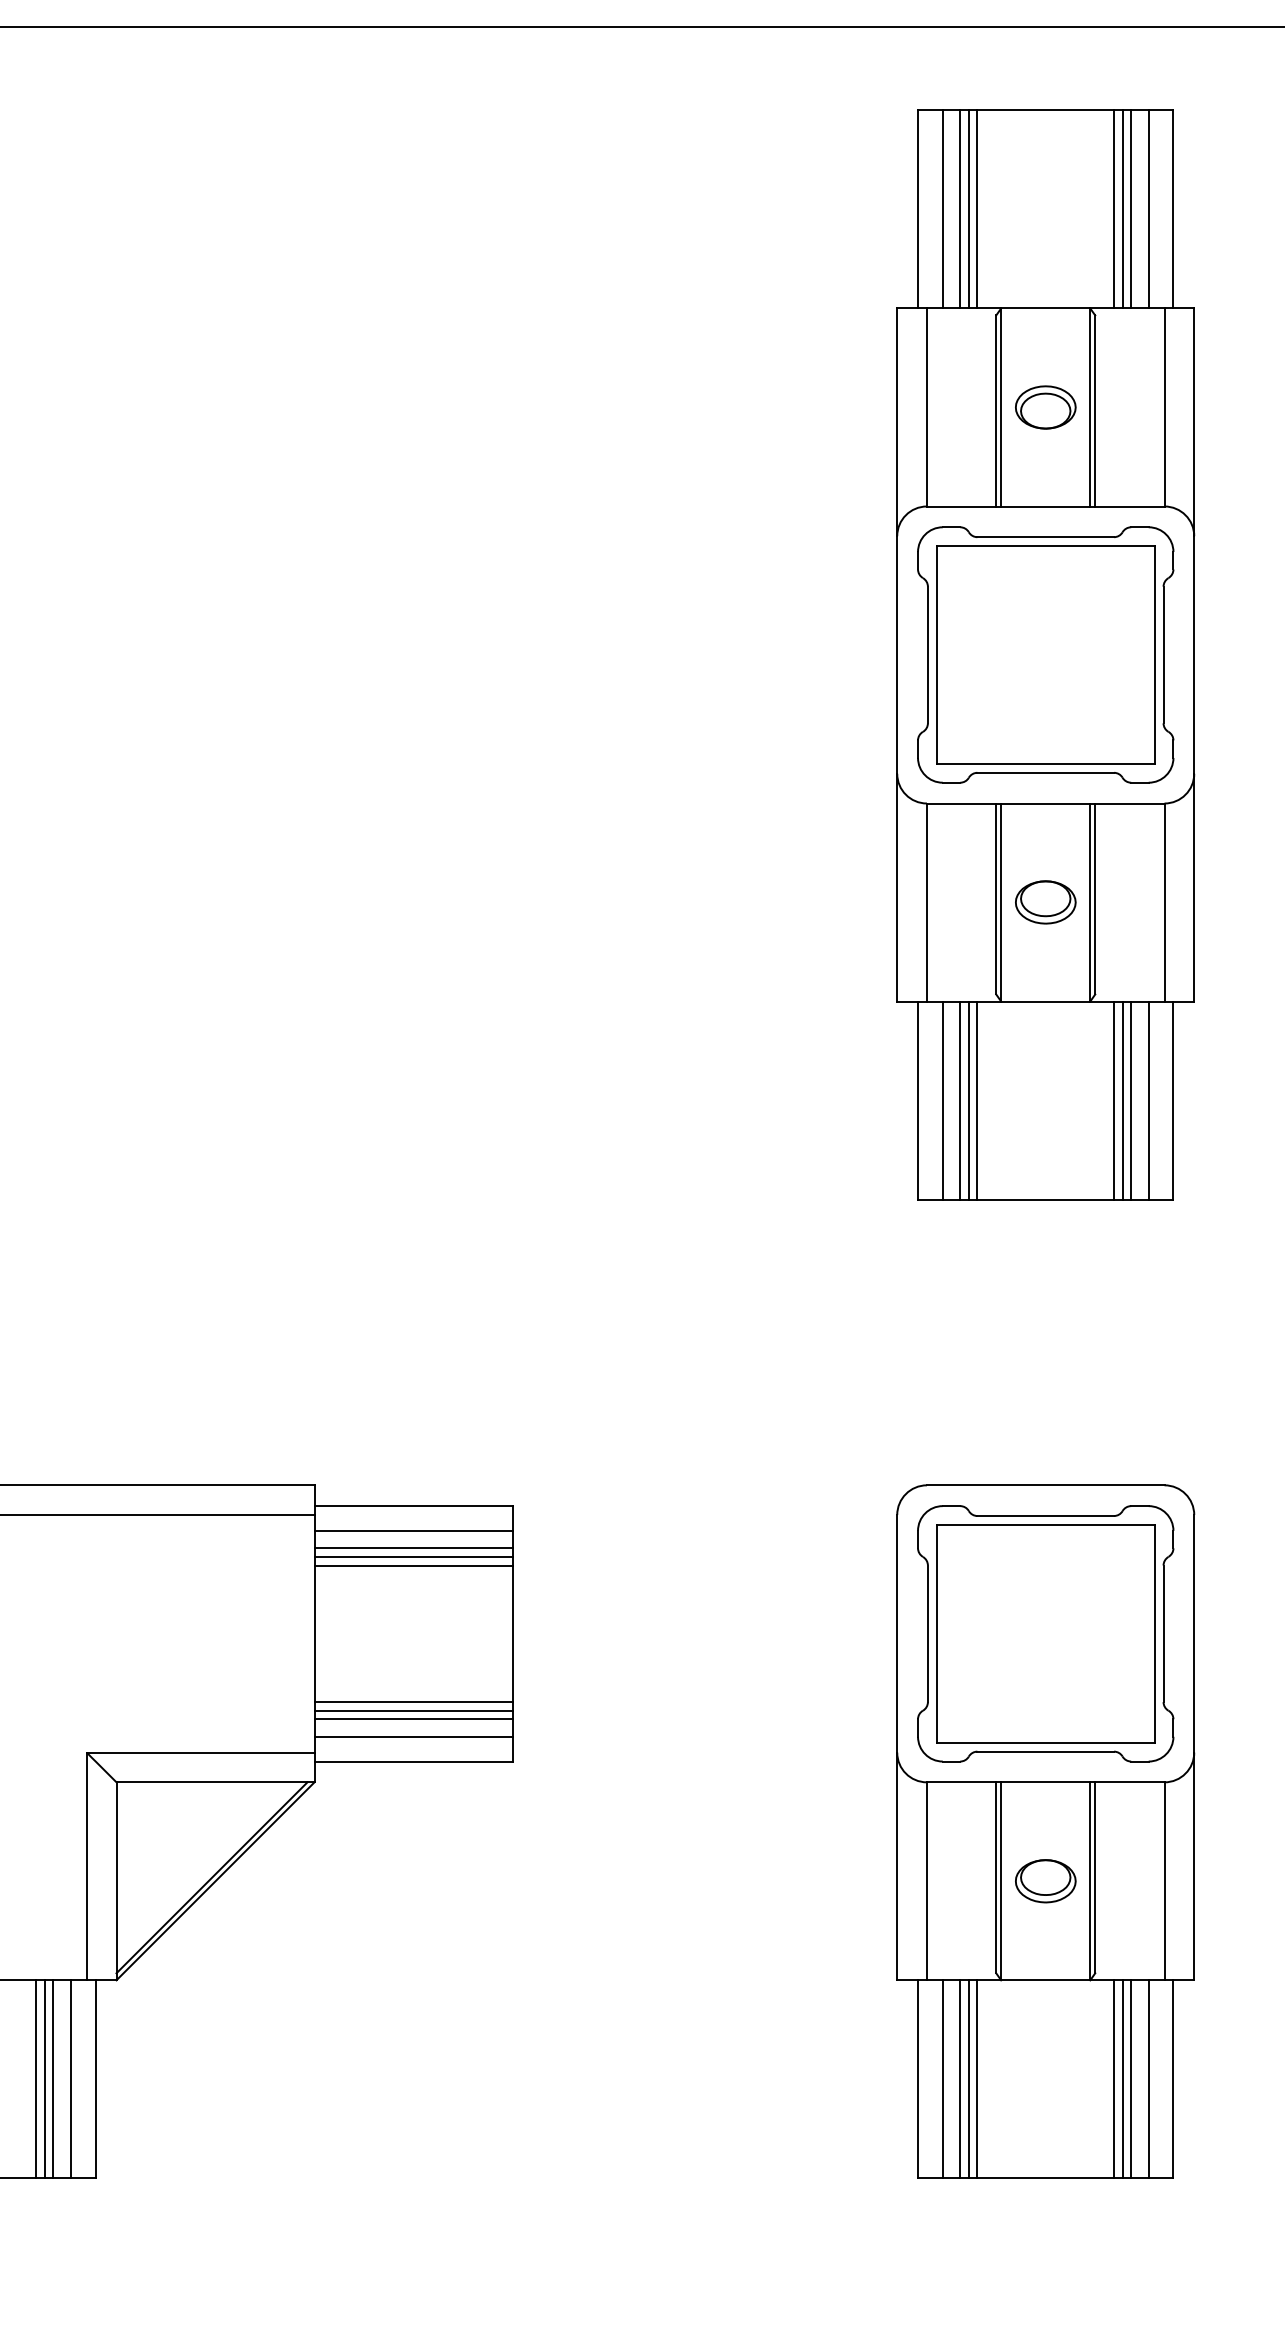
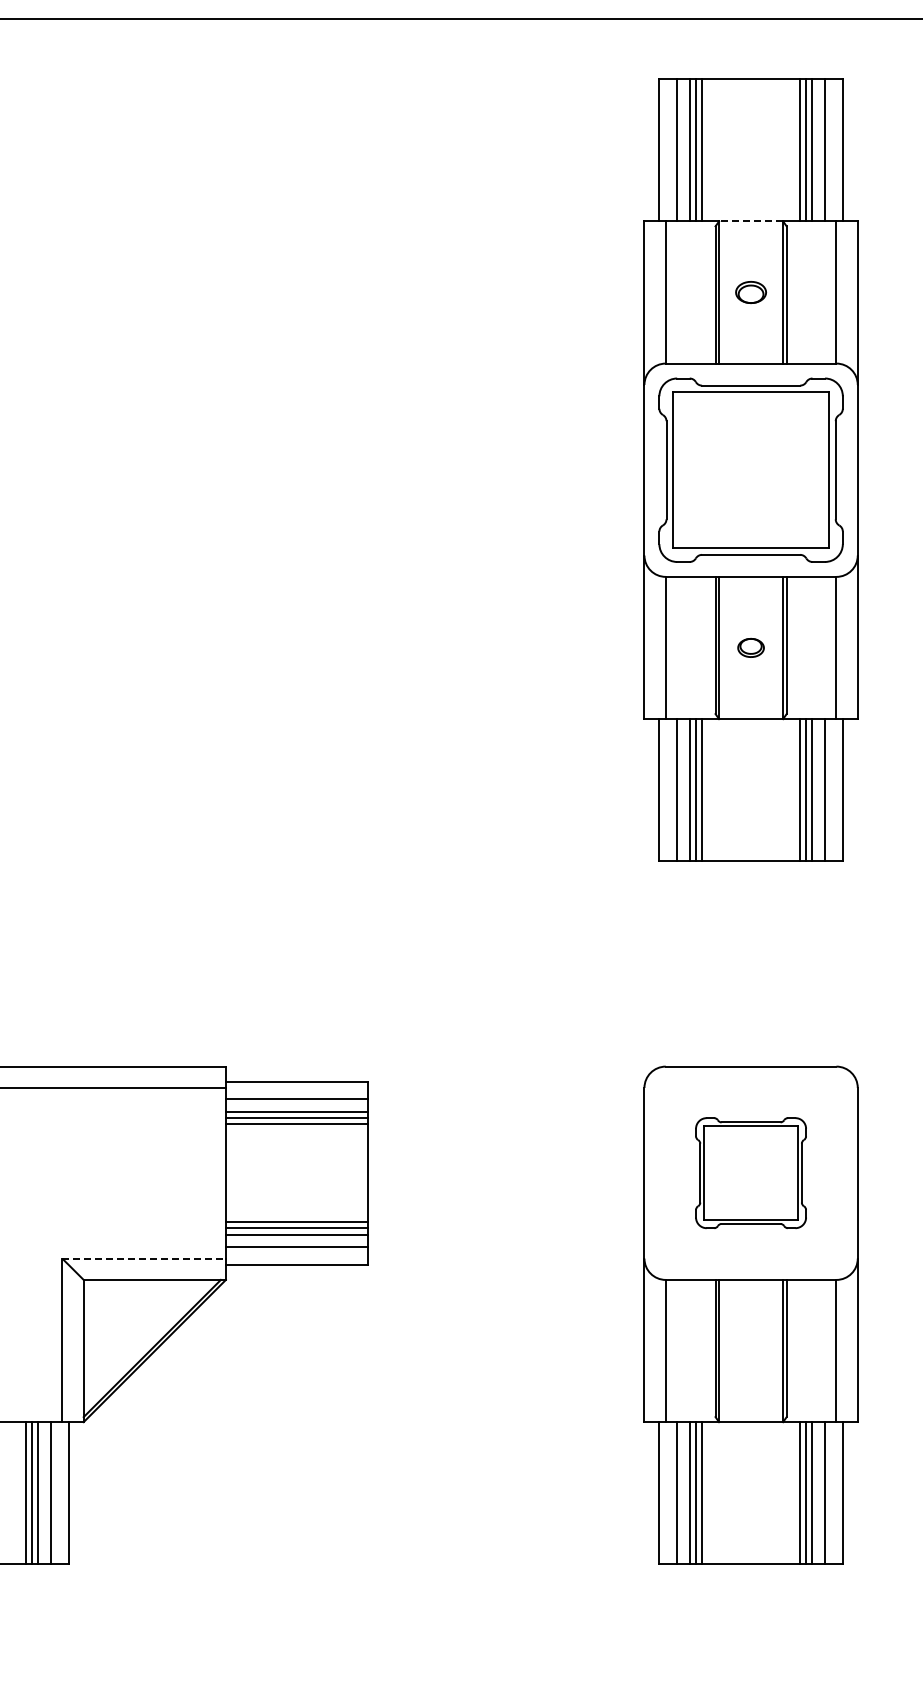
line: (1046, 308) -> (751, 221), solid -> dashed
part: (1044, 407) -> (750, 292), size x0.7
part: (1044, 901) -> (750, 647), size x0.6
part: (1044, 1632) -> (750, 1172), size x0.6
line: (201, 1752) -> (144, 1258), solid -> dashed
part: (1044, 1880) -> (750, 1350), removed

